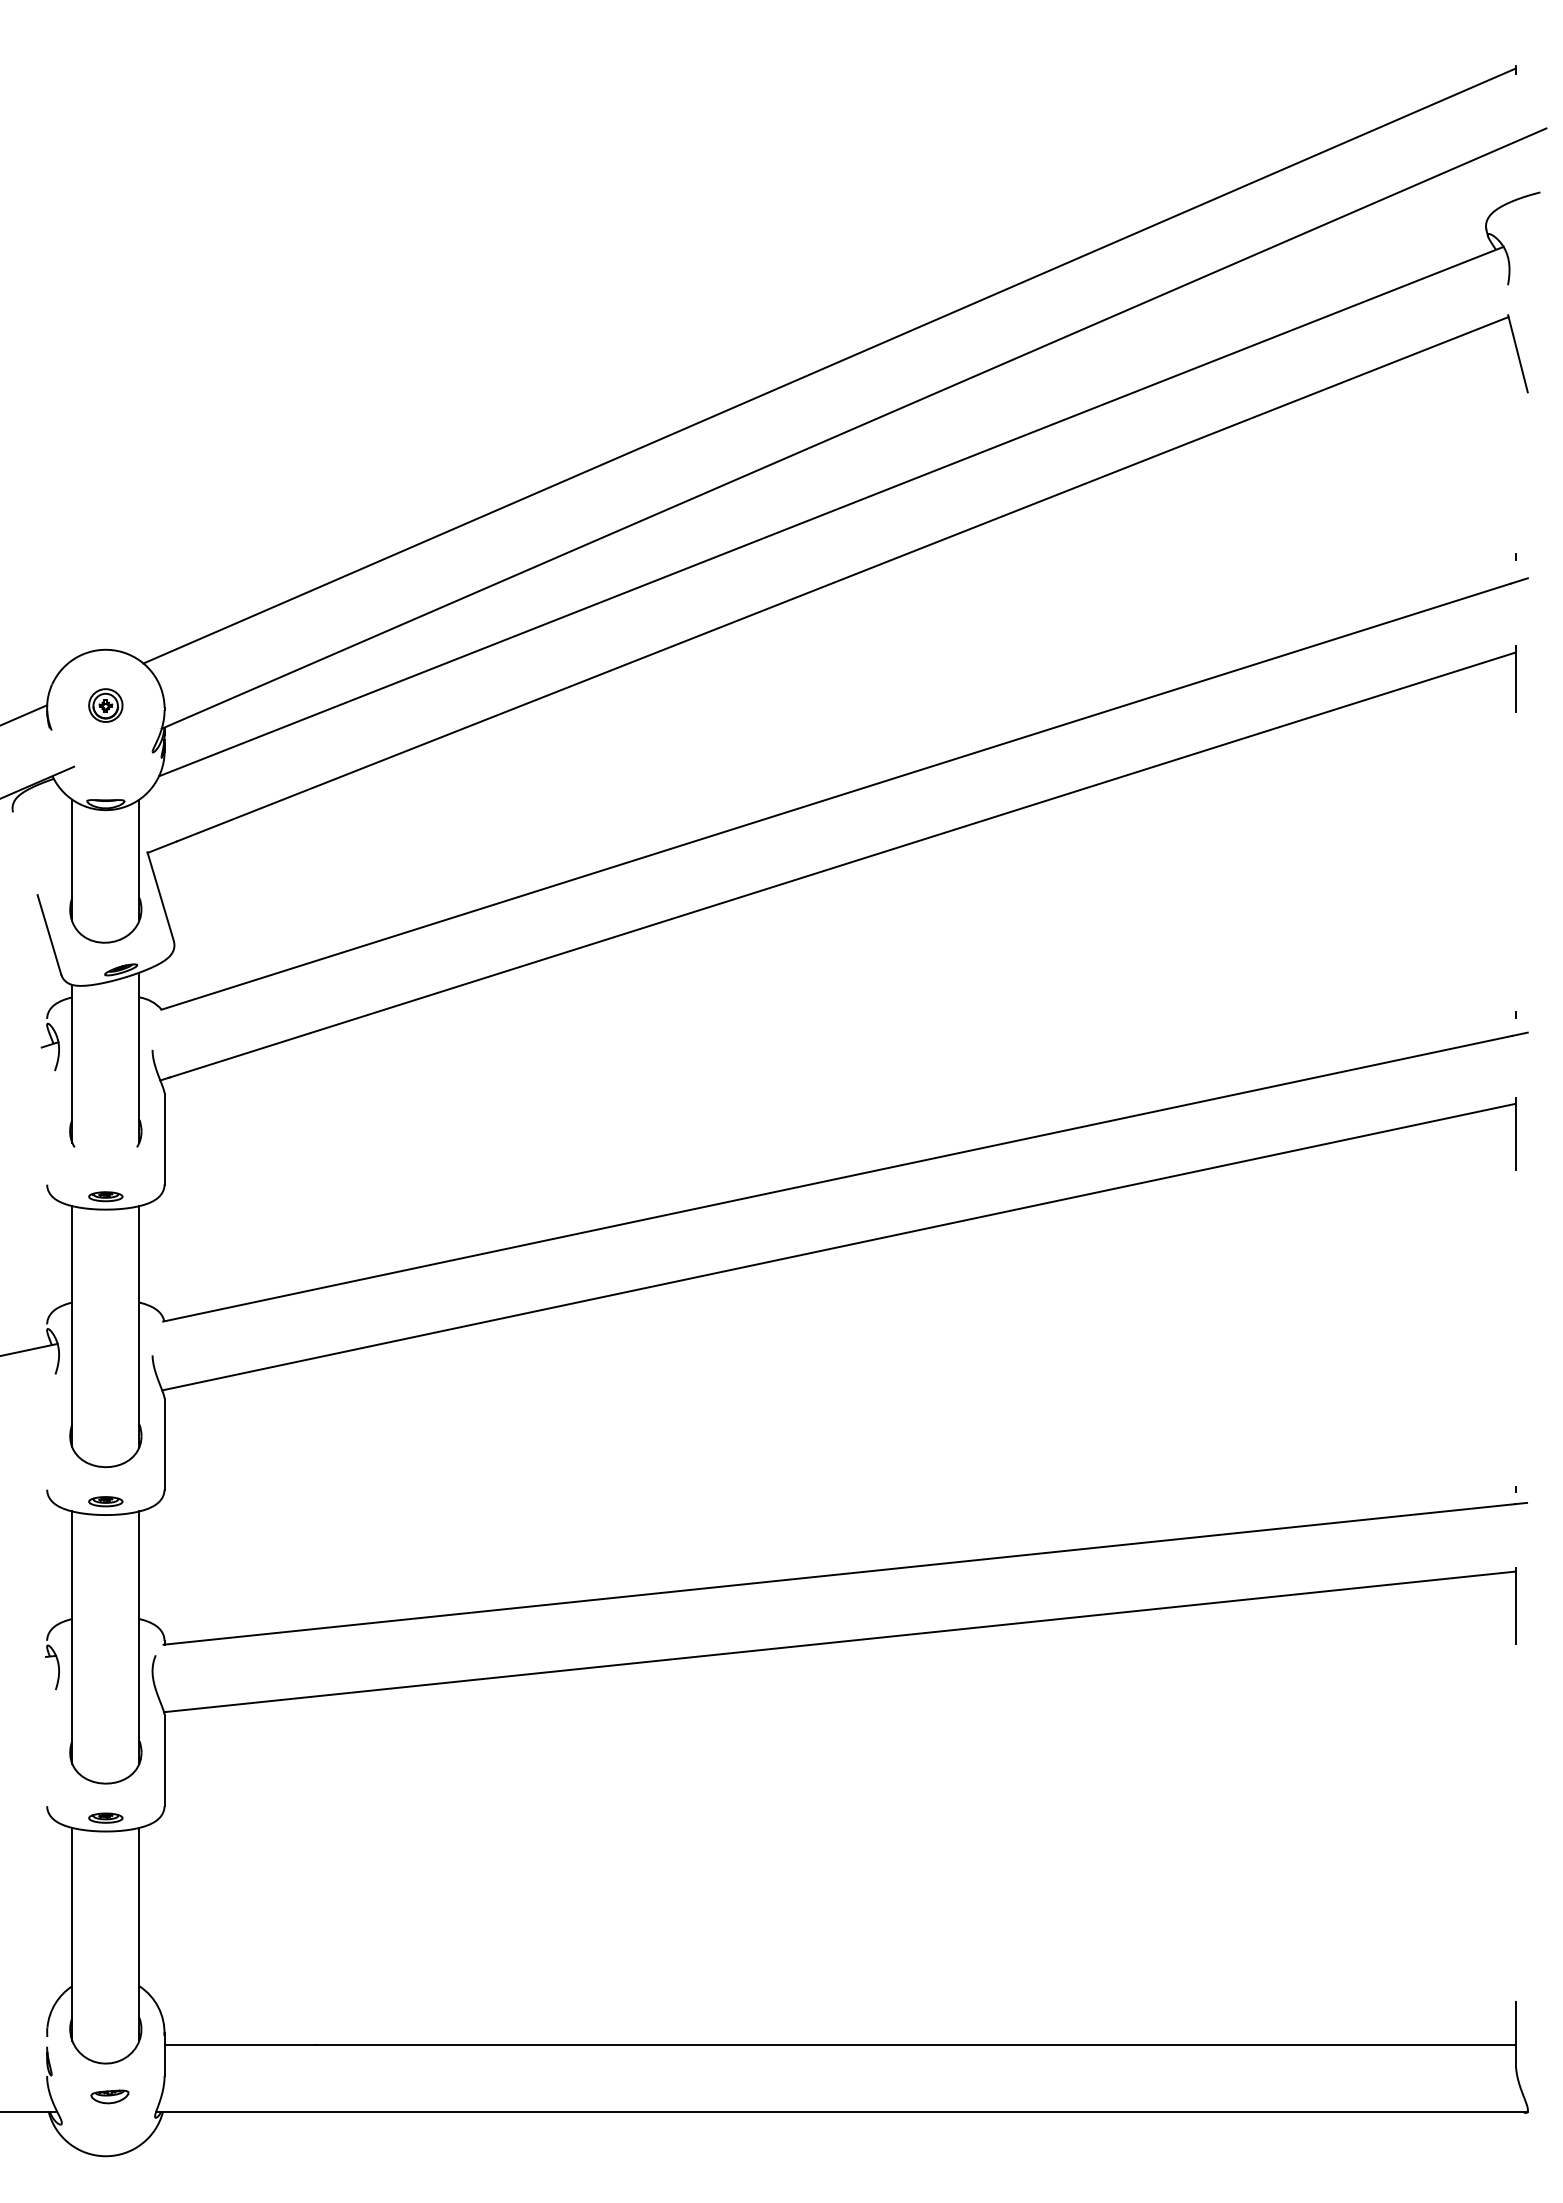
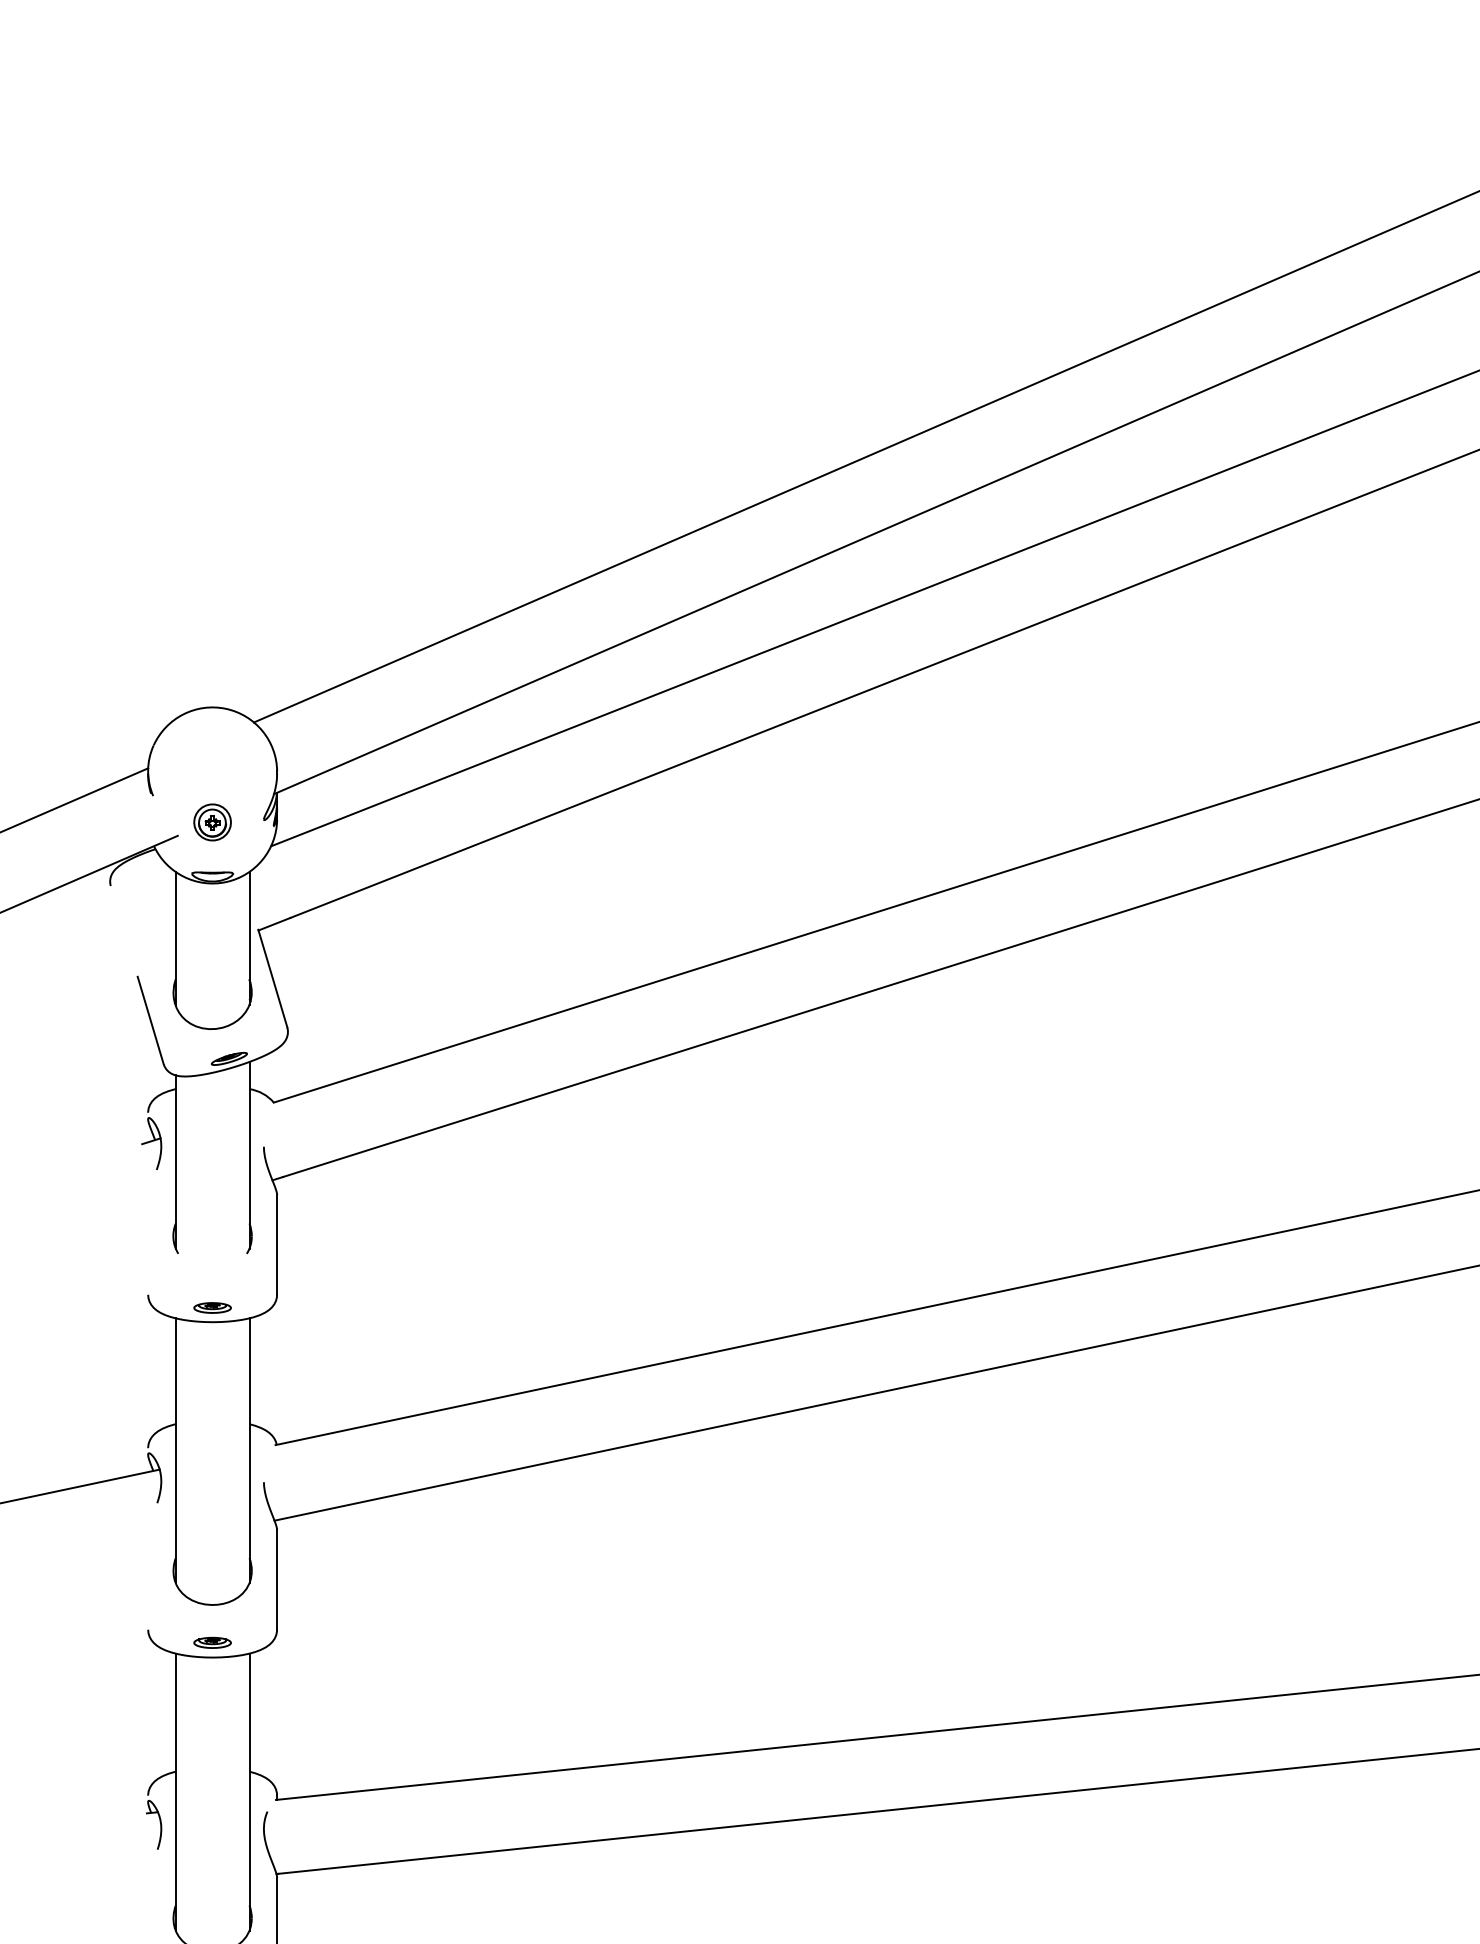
part: (105, 705) -> (212, 822), moved

